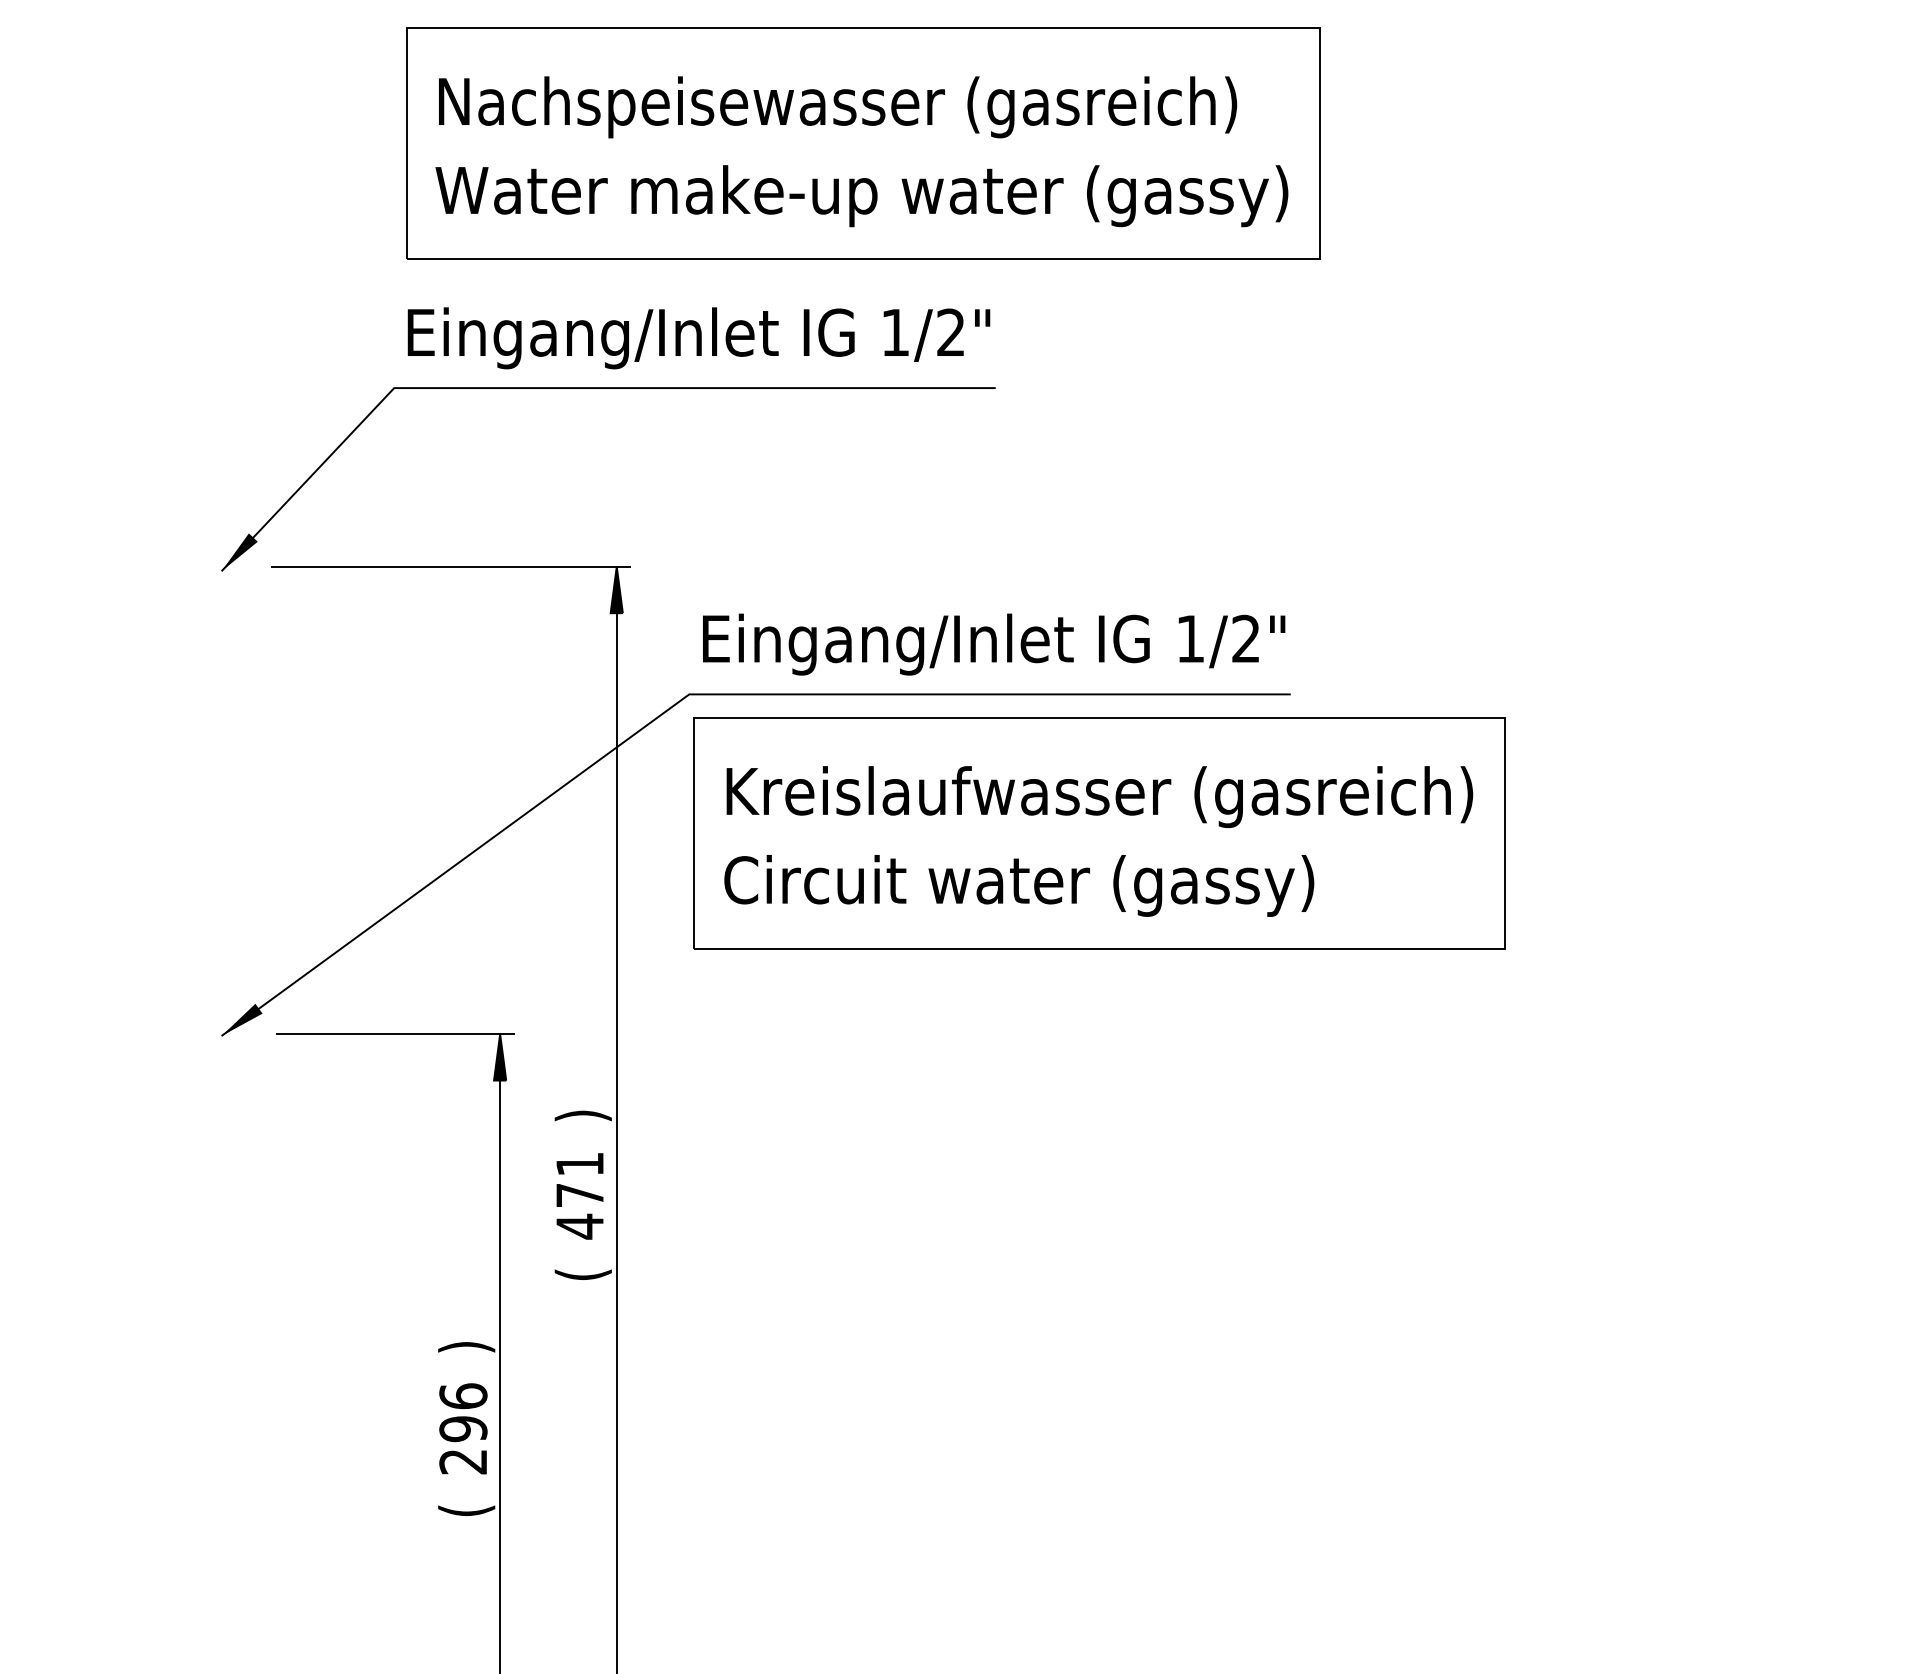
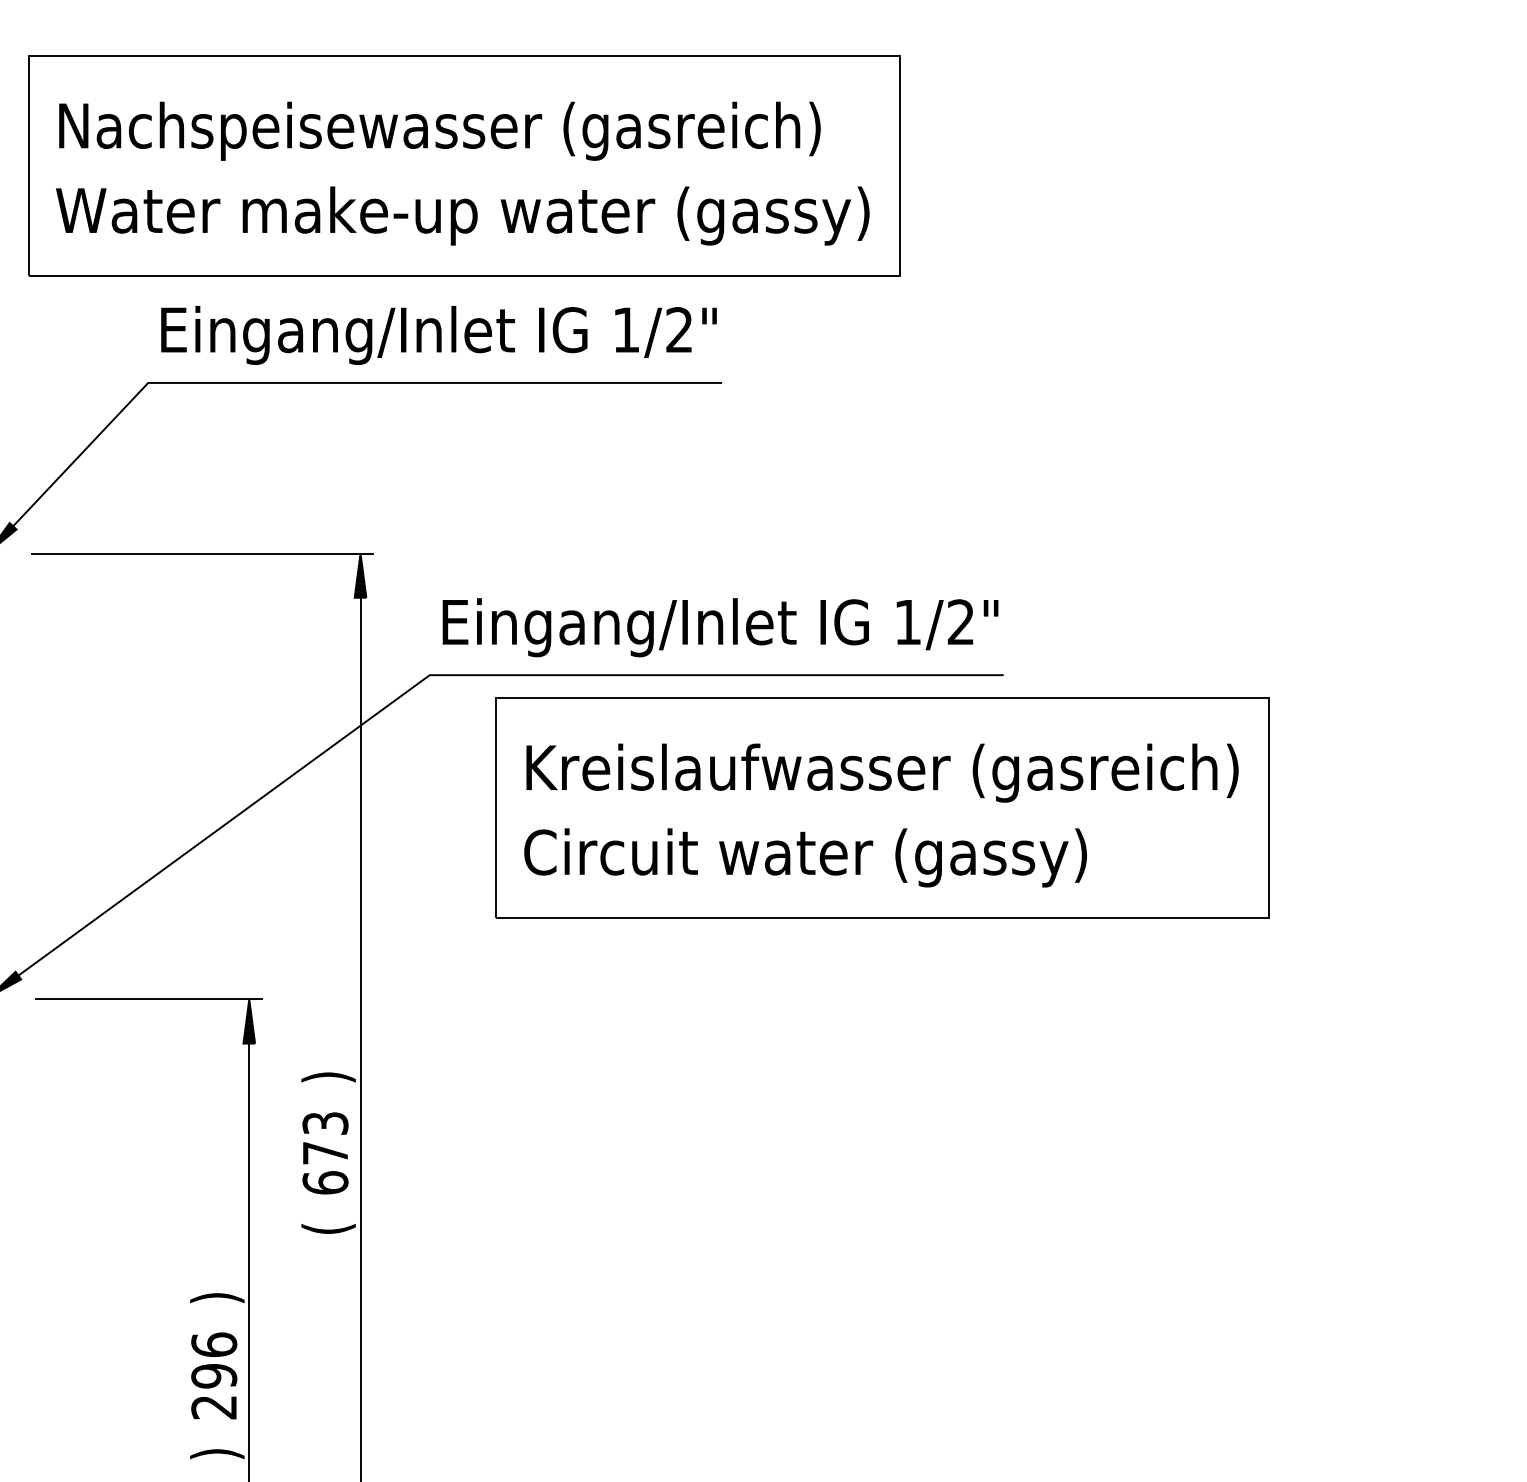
part: (863, 143) -> (464, 165), moved
part: (1099, 833) -> (882, 807), moved
text: (579, 1195) -> (324, 1153), 471 -> 673
text: (466, 1510) -> (217, 1453), ( -> )

